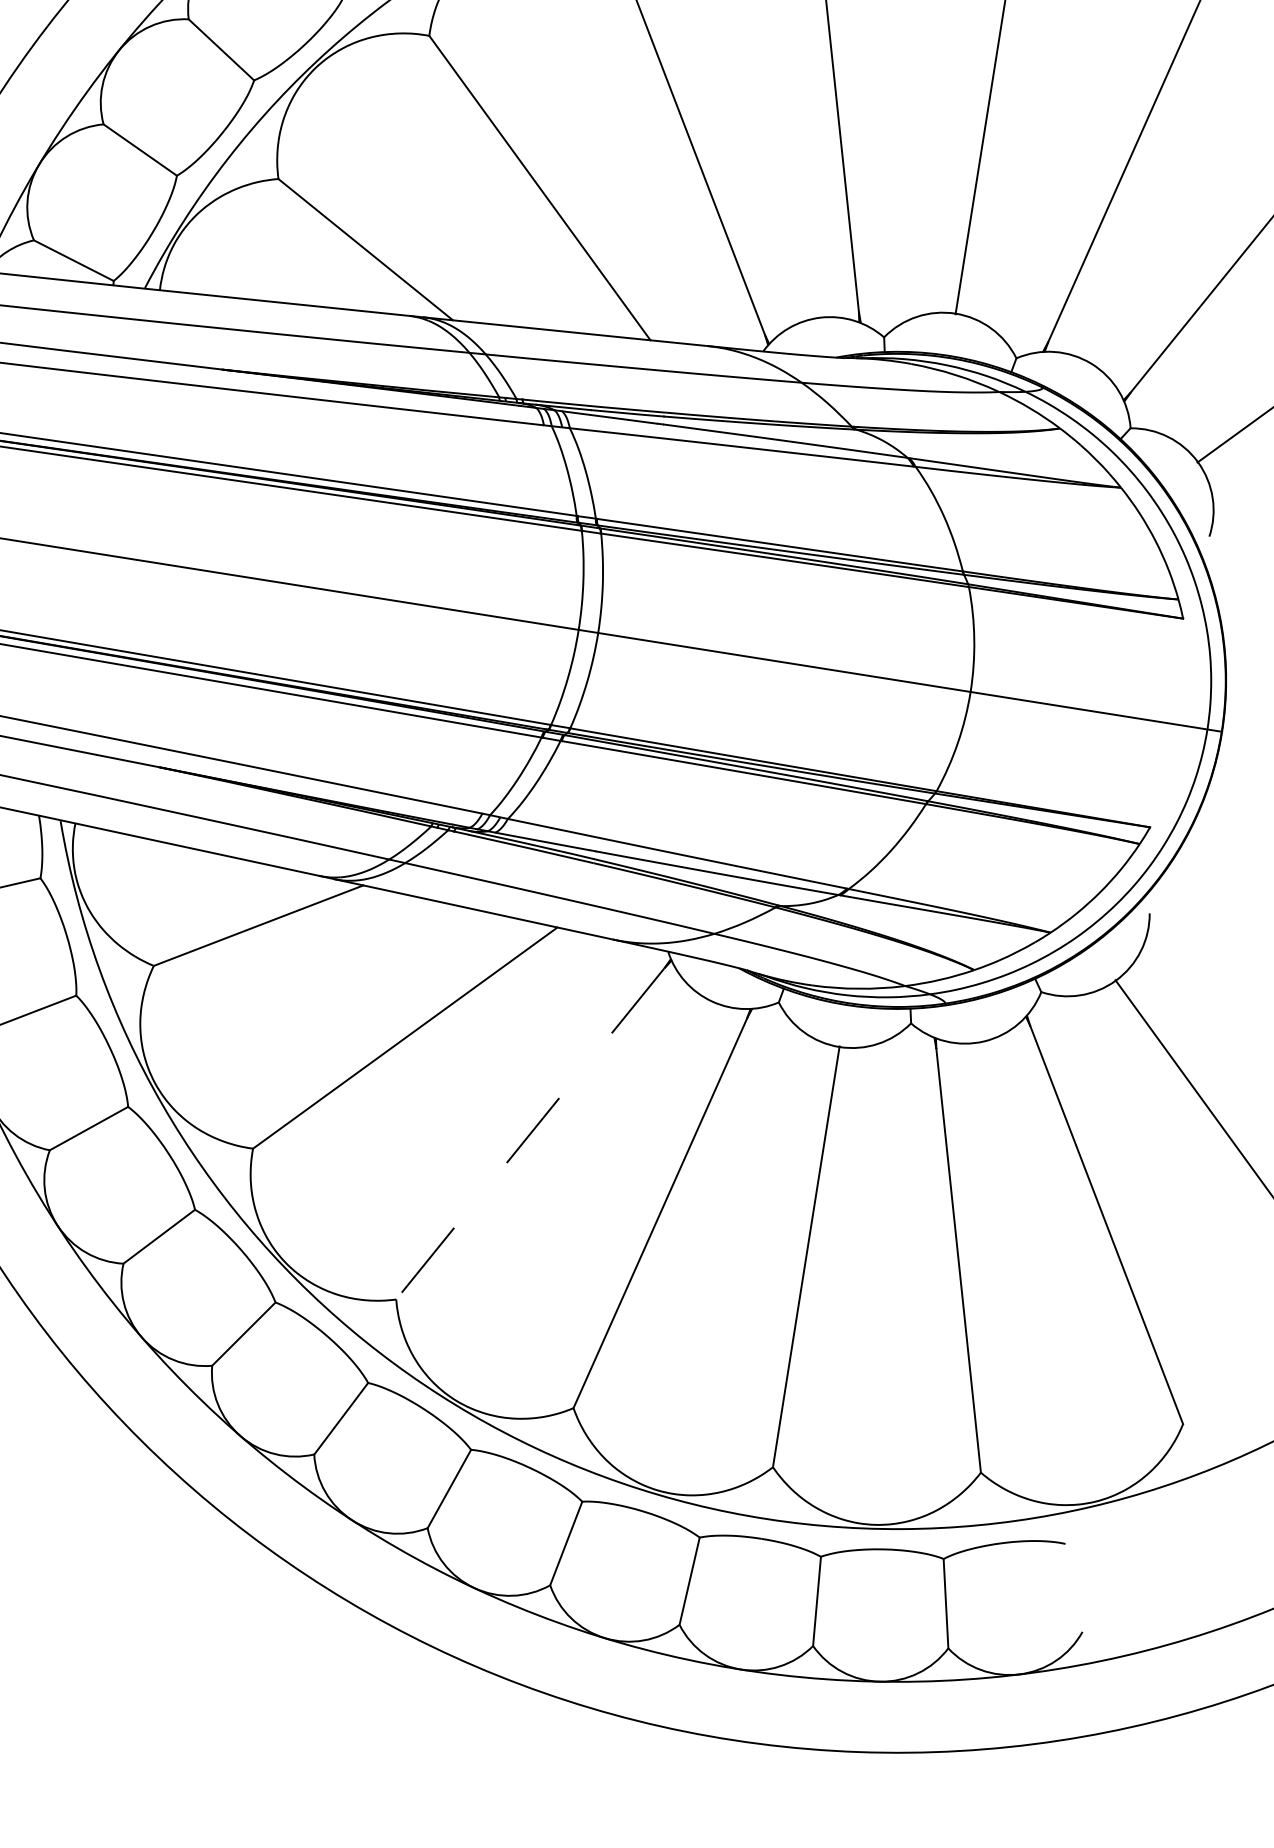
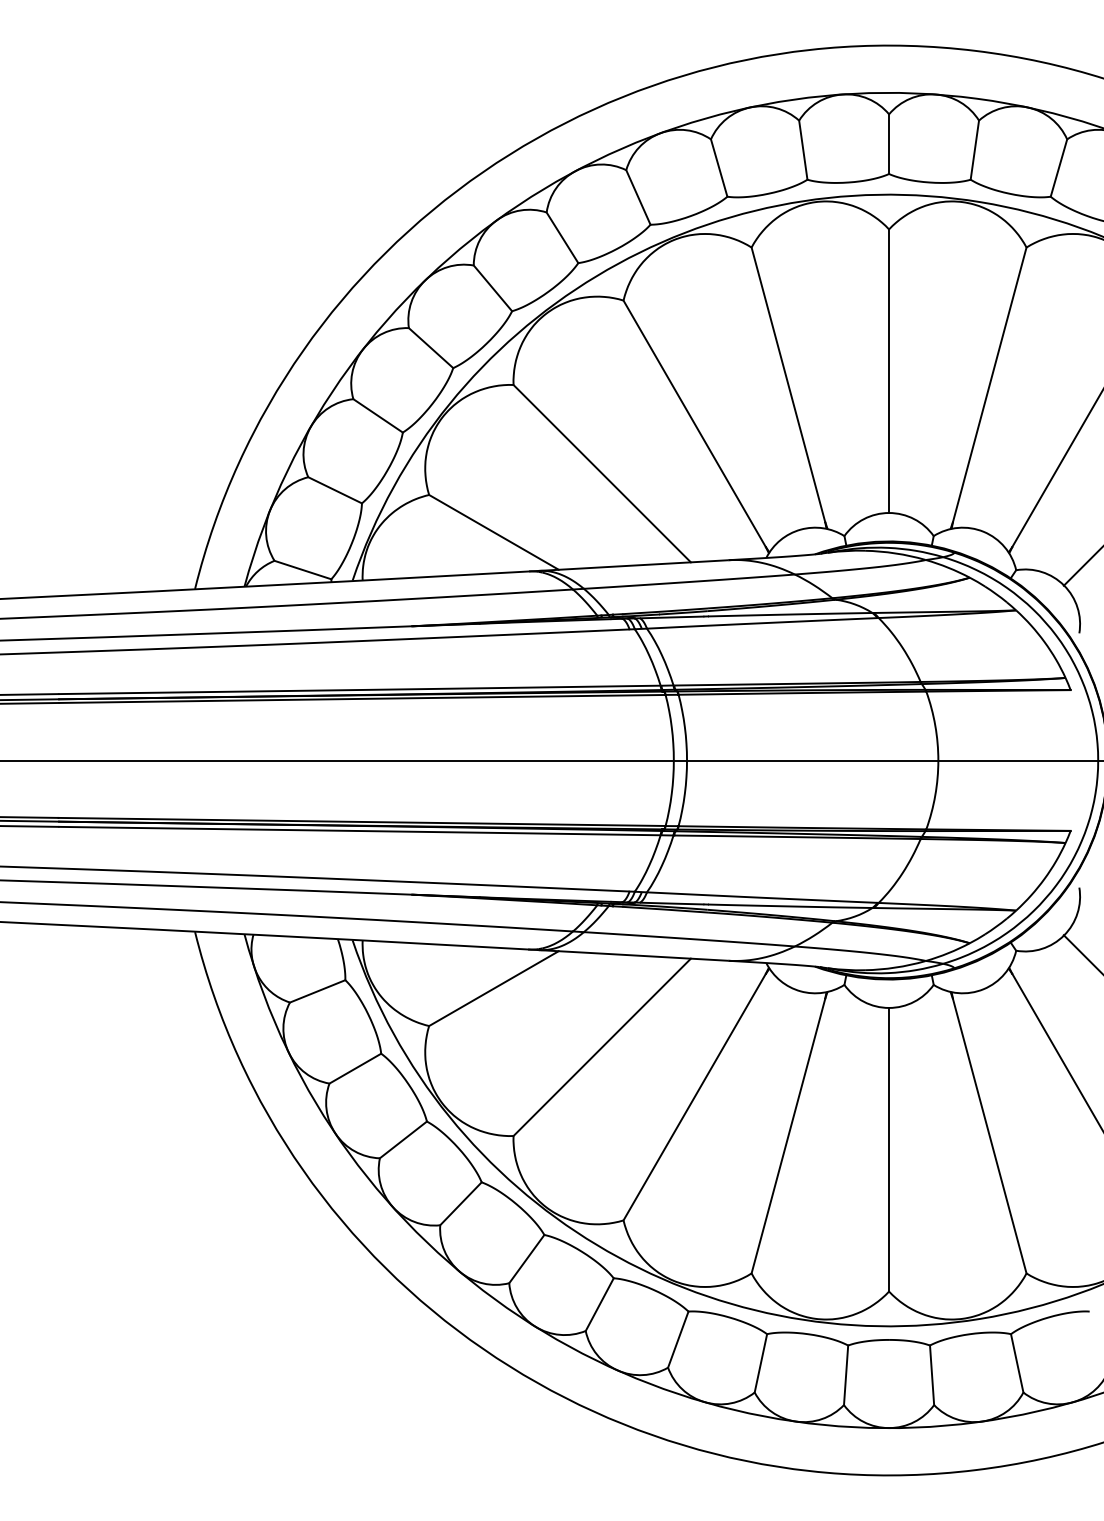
line: (530, 1134) -> (694, 1097), dashed -> solid

